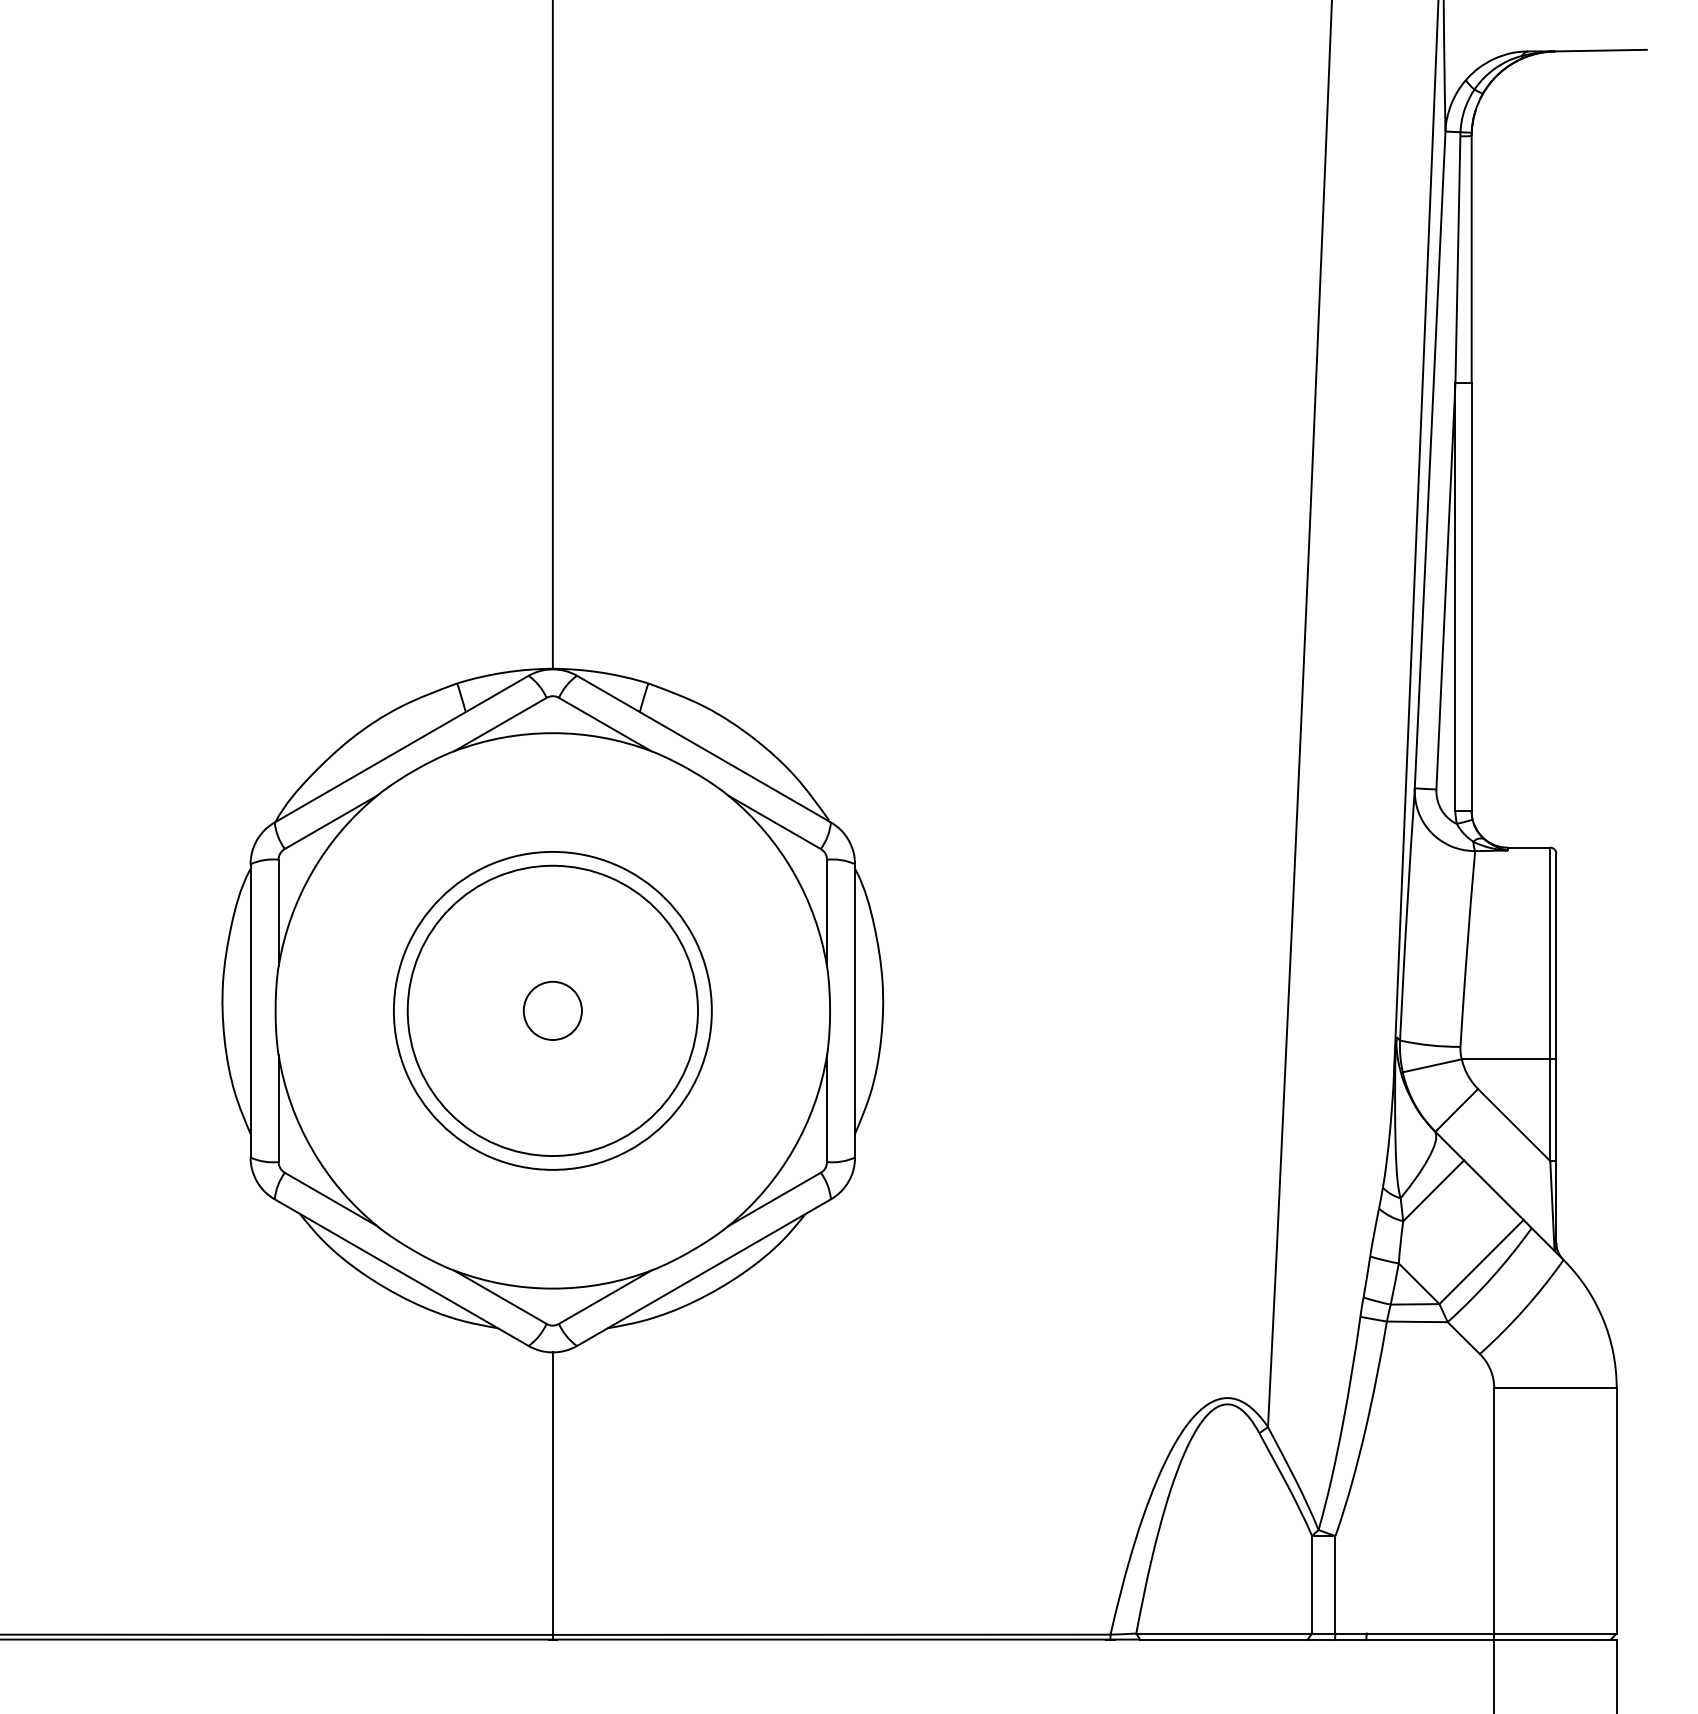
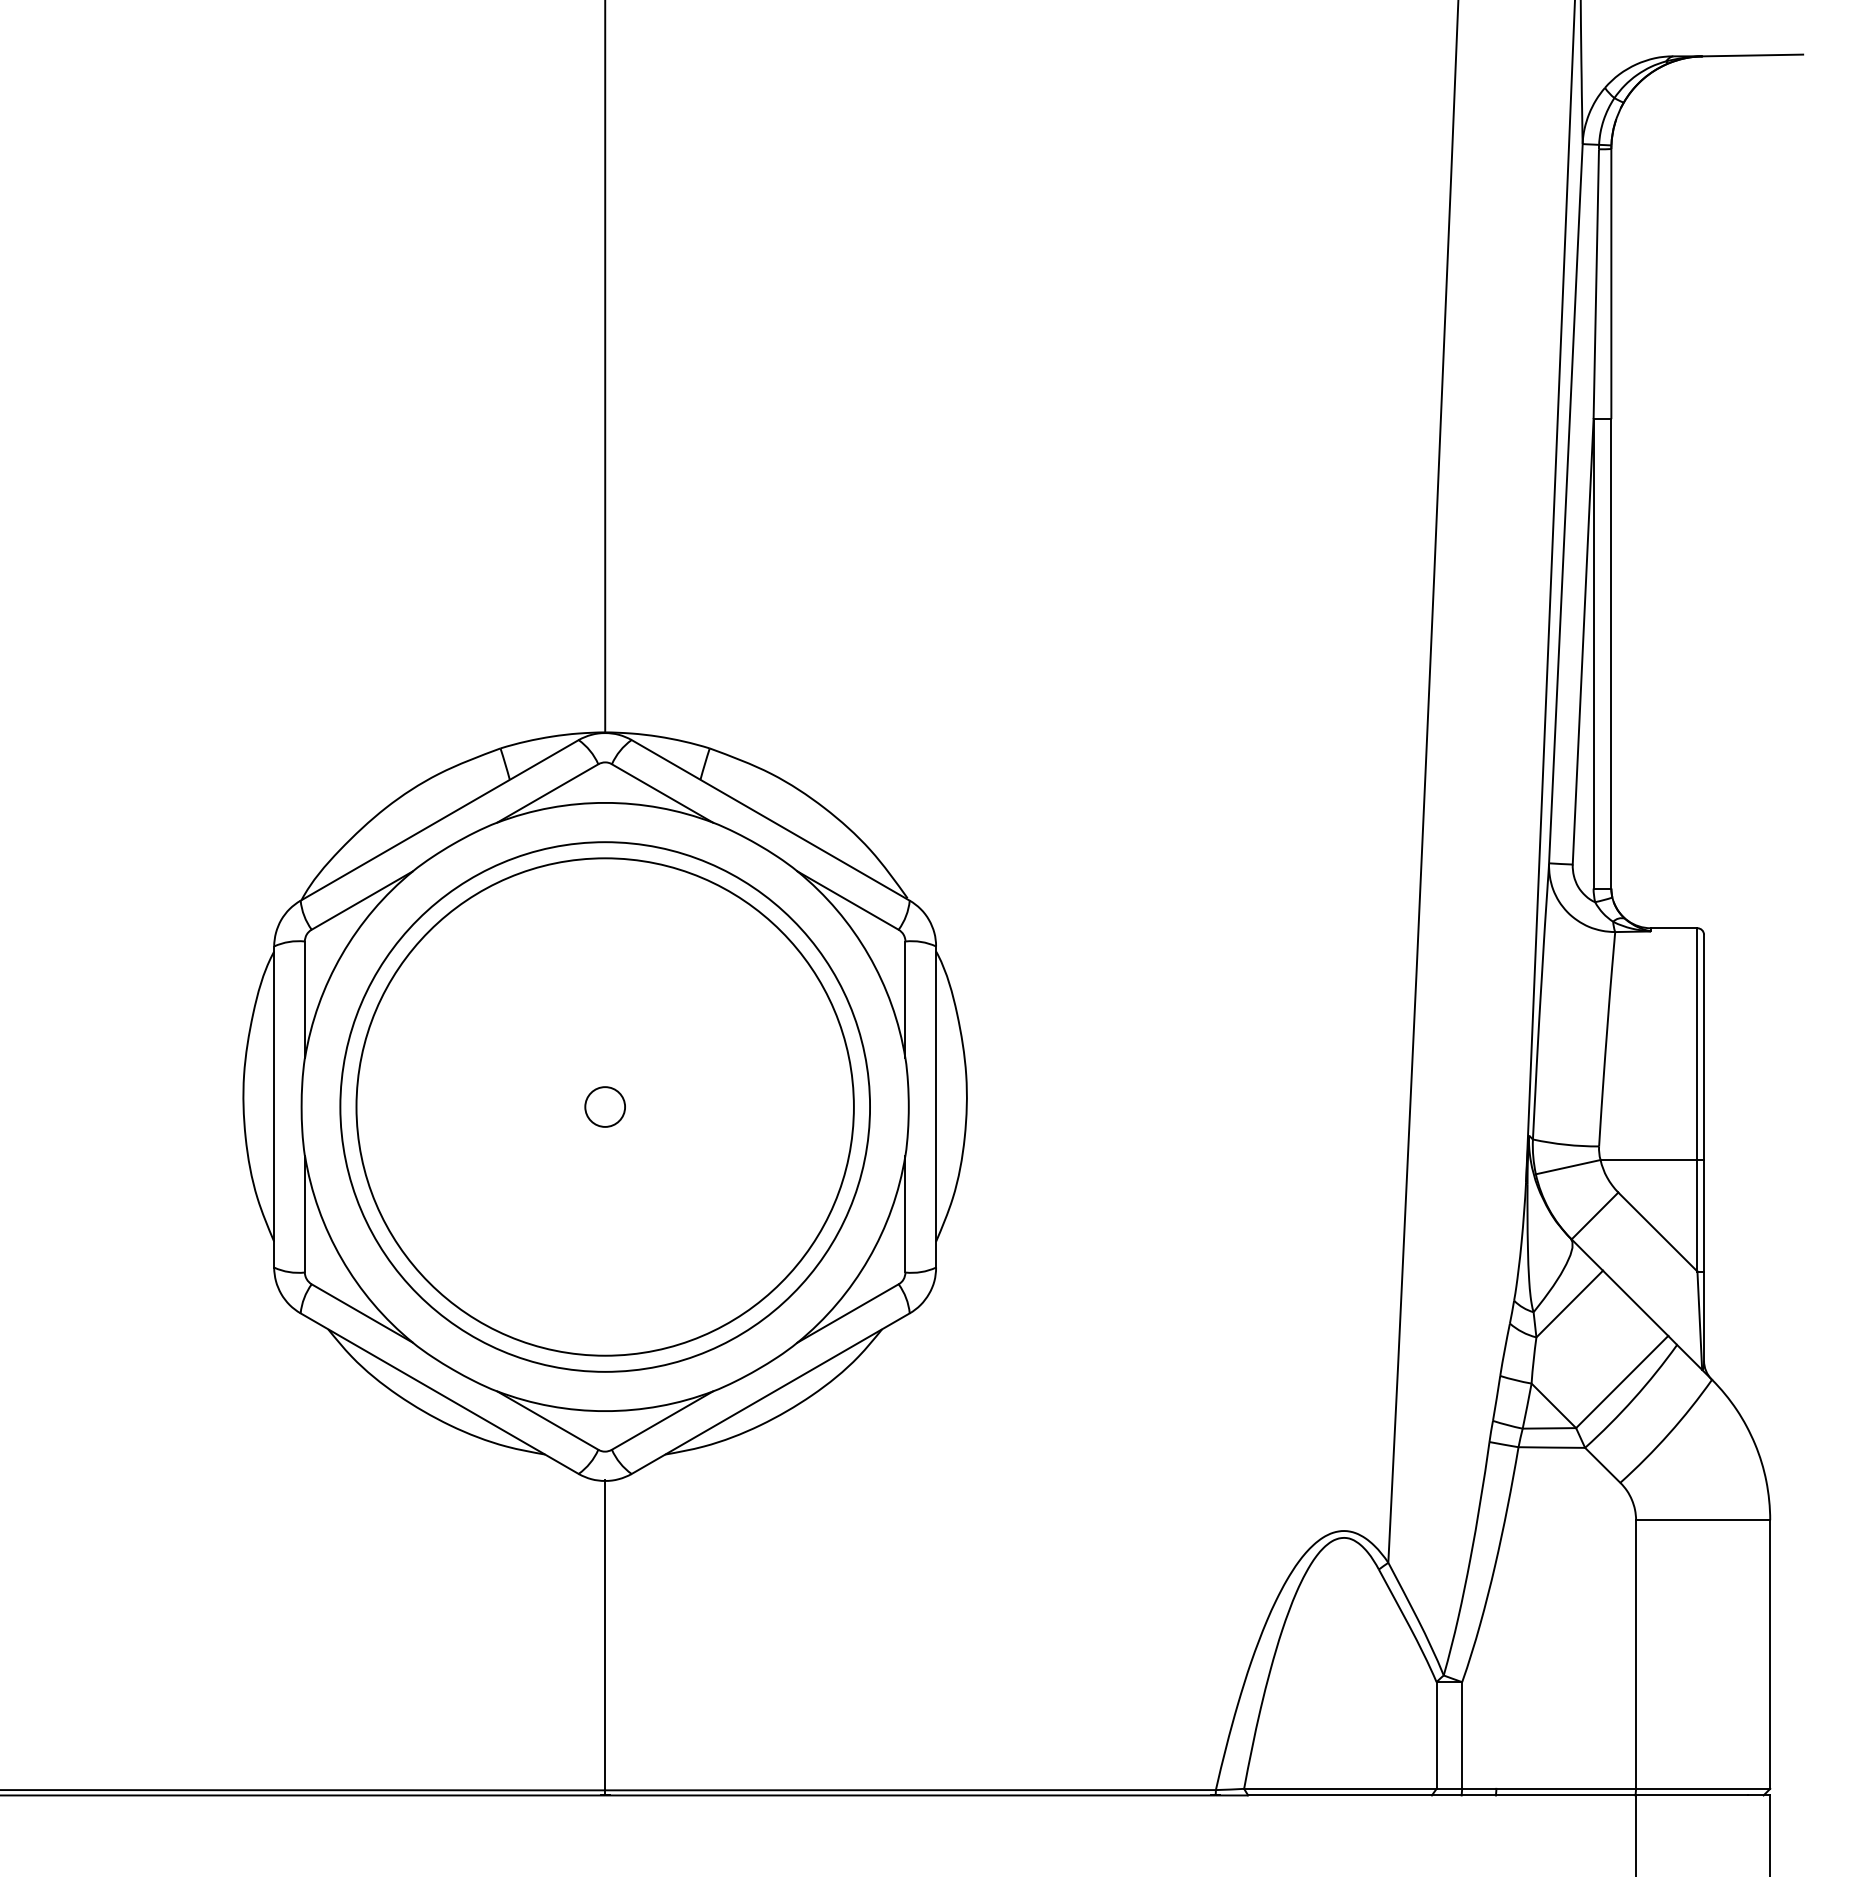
circle: (552, 1010) -> (604, 1106), size x1.43
circle: (553, 1010) -> (605, 1106), size x0.62
circle: (553, 1010) -> (605, 1106), size x1.67

